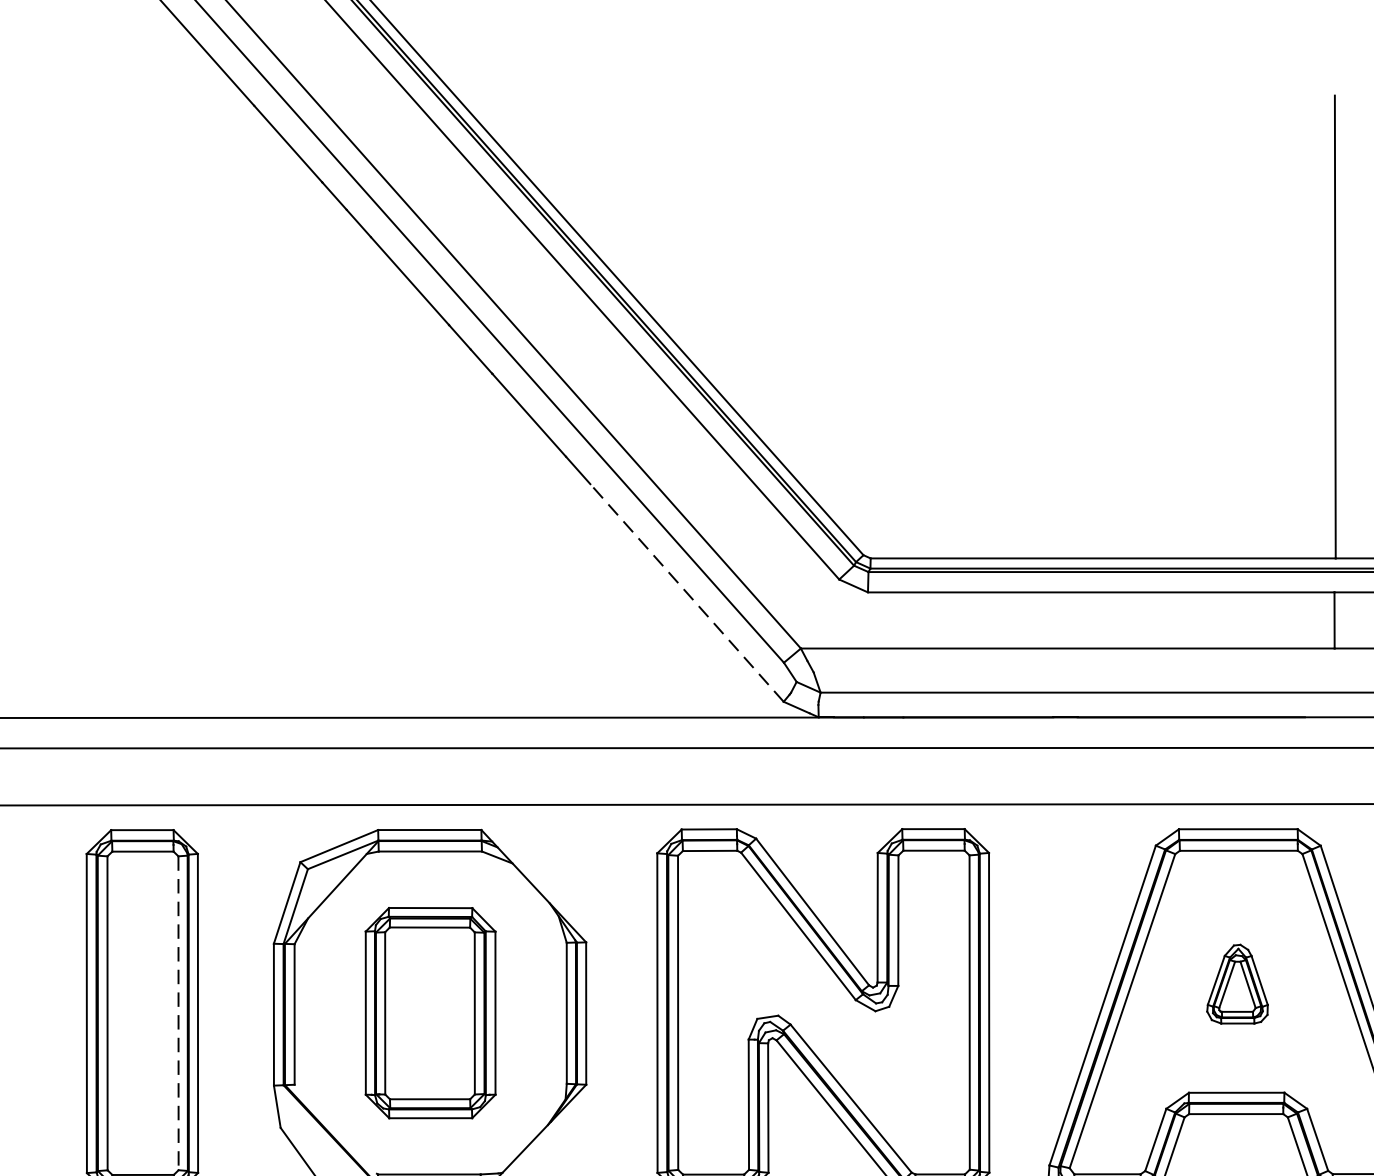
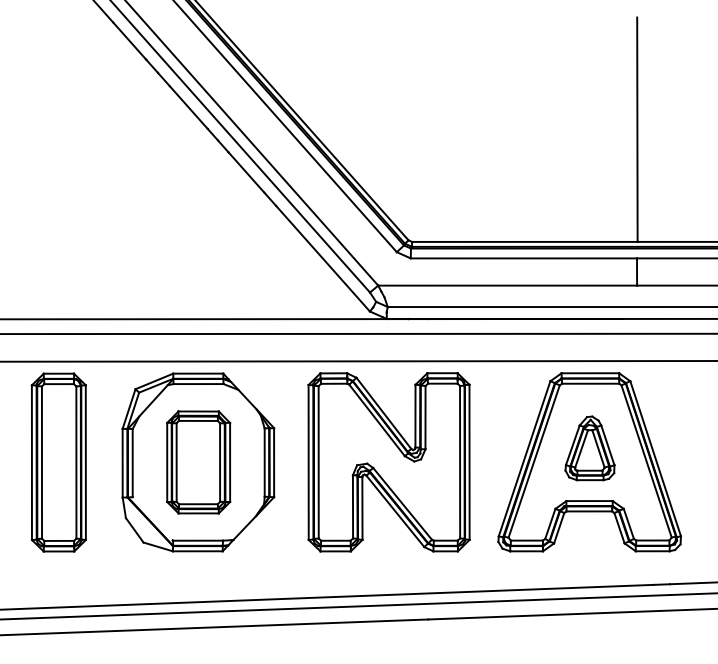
line: (688, 592) -> (323, 258), dashed -> solid
part: (1236, 984) -> (589, 448), size x1.67
line: (178, 1015) -> (76, 463), dashed -> solid

